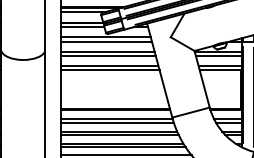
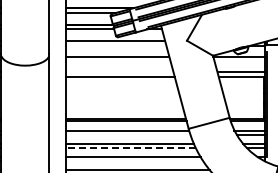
line: (106, 41) -> (116, 45), removed
line: (108, 56) -> (118, 61), removed
line: (218, 56) -> (239, 61), removed
line: (109, 66) -> (119, 72), removed
line: (117, 122) -> (128, 134), removed
line: (119, 135) -> (130, 148), solid -> dashed
line: (122, 147) -> (134, 161), removed

